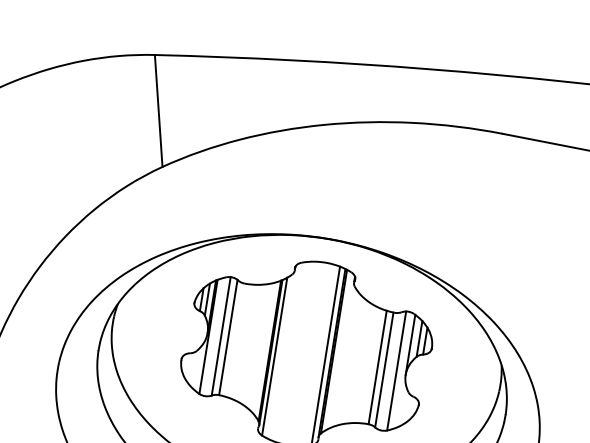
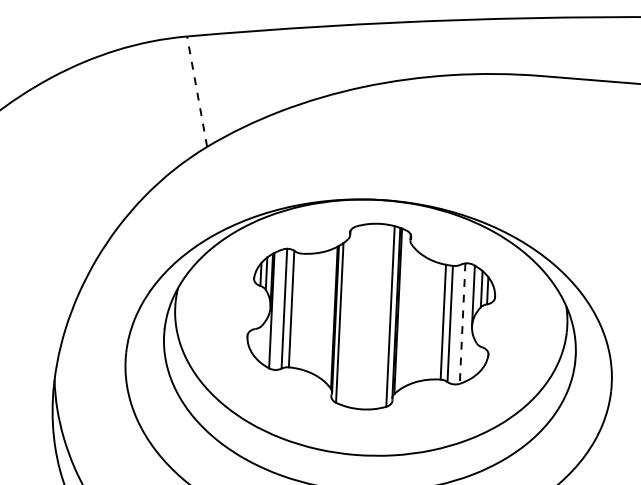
line: (159, 110) -> (197, 91), solid -> dashed
line: (396, 371) -> (462, 324), solid -> dashed

